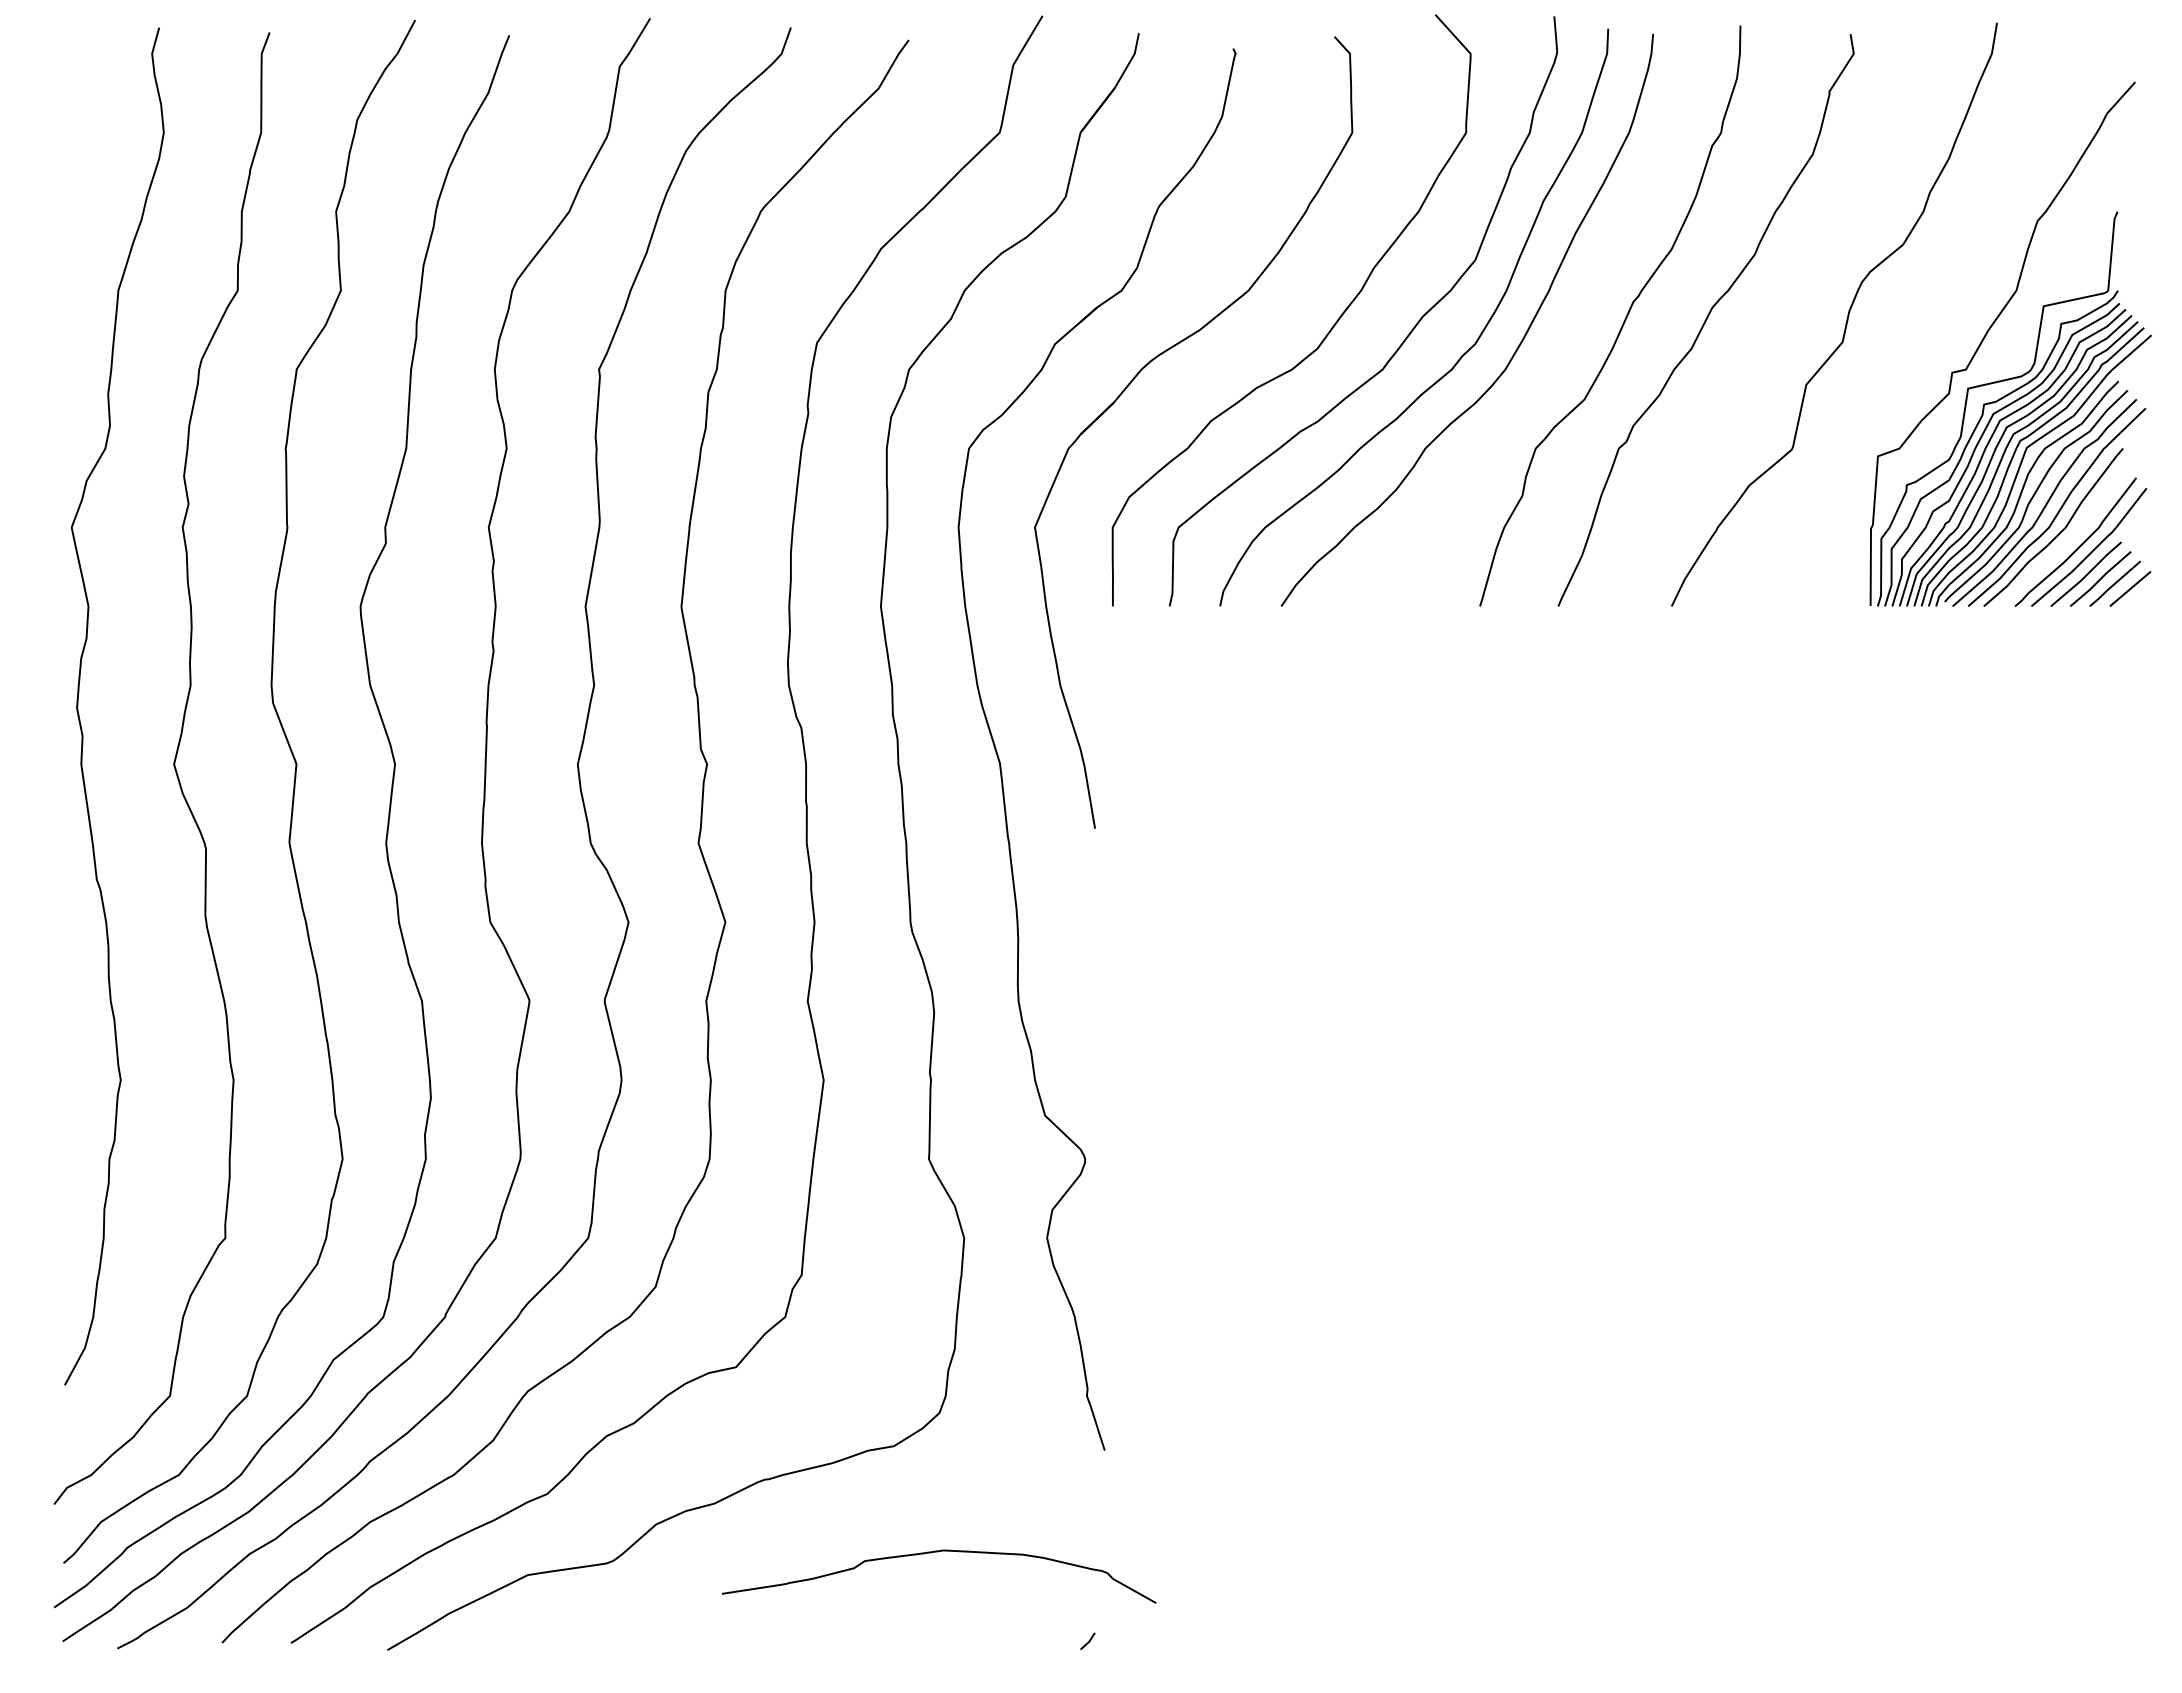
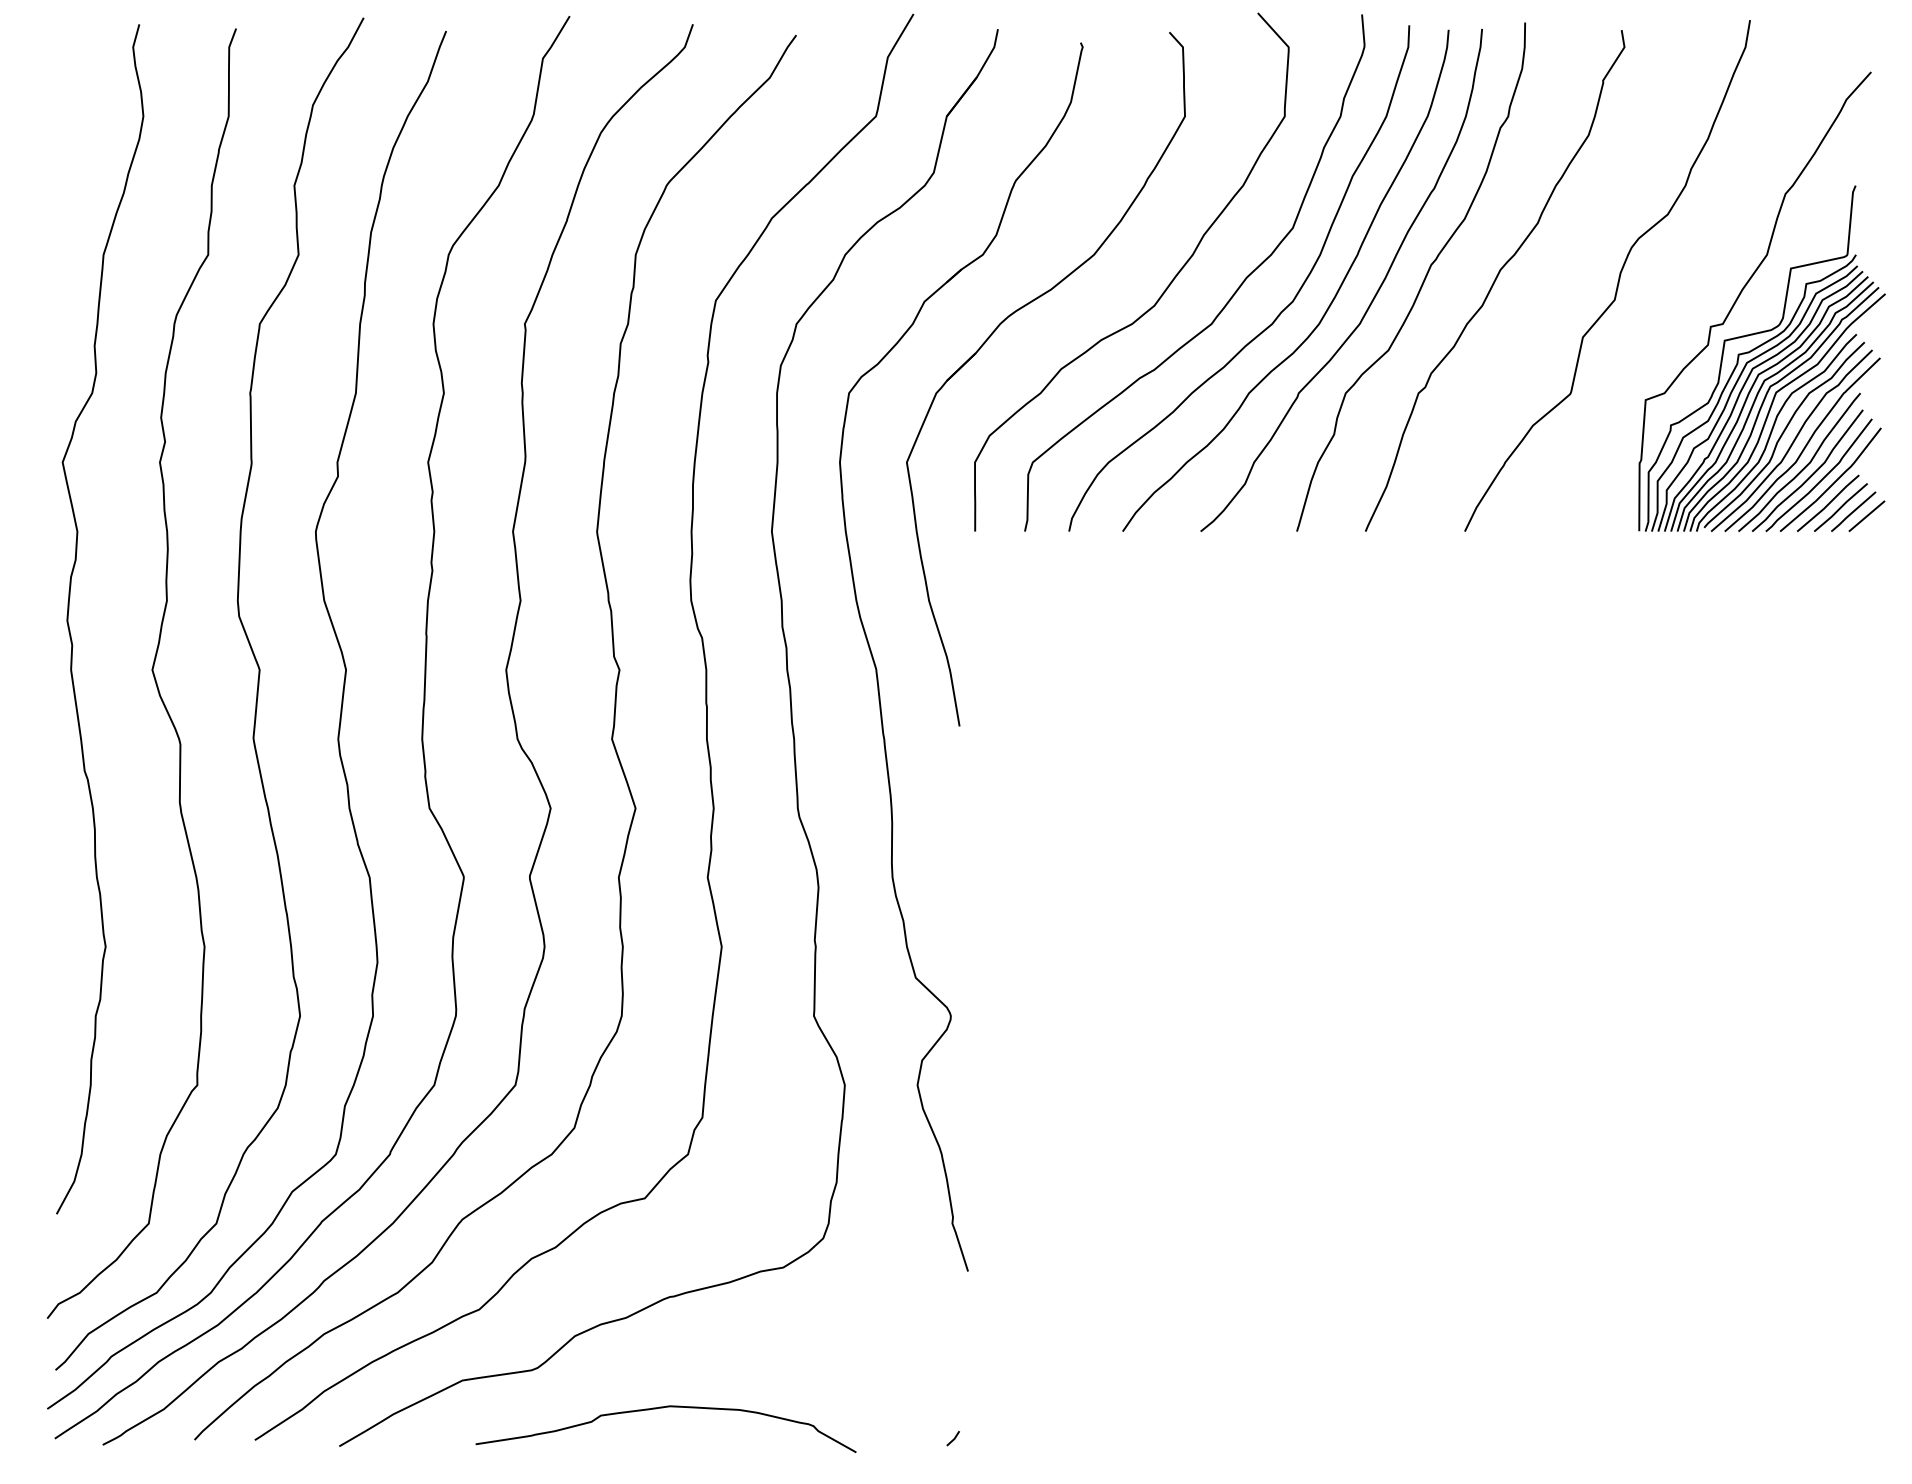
curve: (1566, 340) -> (1372, 298), added
curve: (2067, 541) -> (1811, 474), added
curve: (938, 1552) -> (665, 1408), moved

